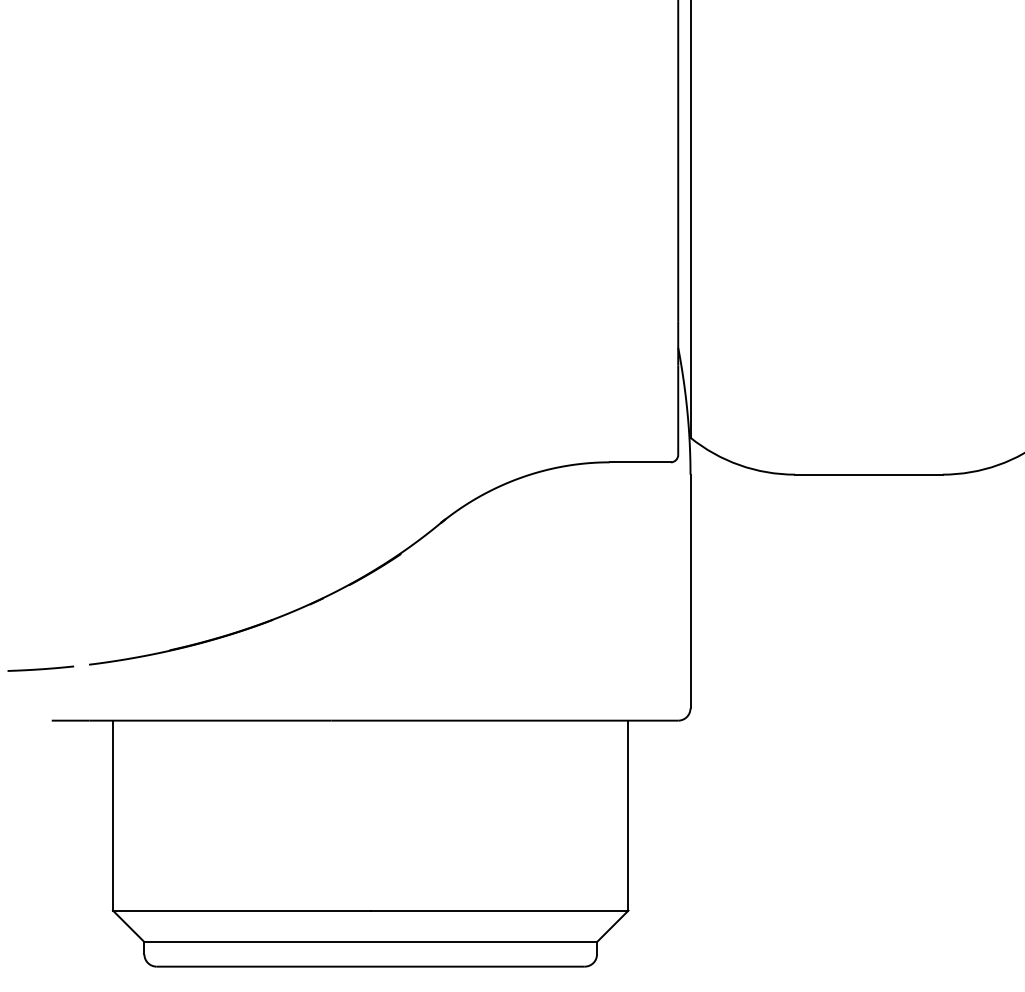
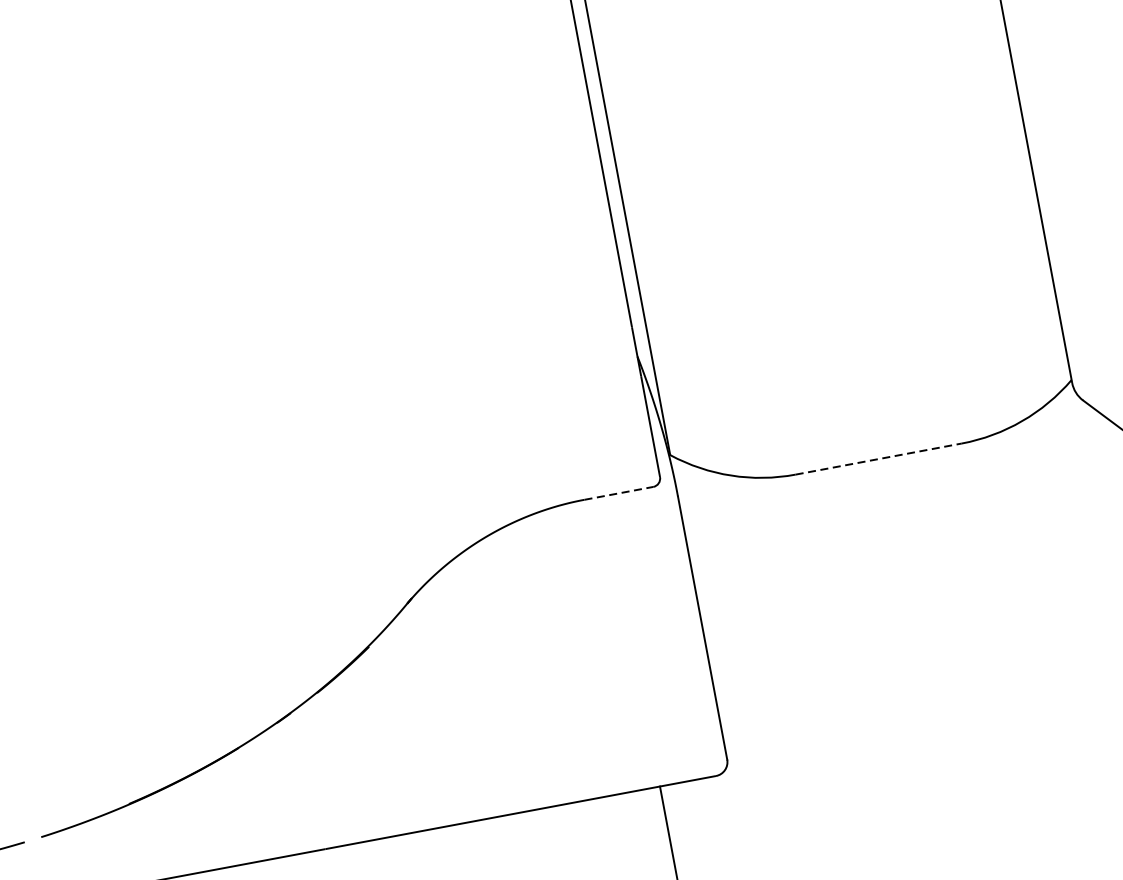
line: (640, 462) -> (619, 493), solid -> dashed
line: (868, 474) -> (878, 458), solid -> dashed

